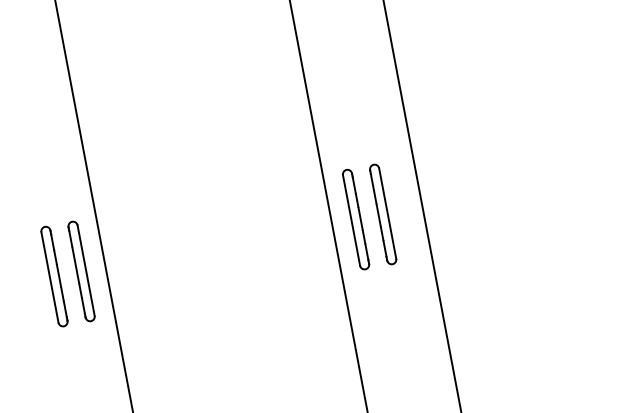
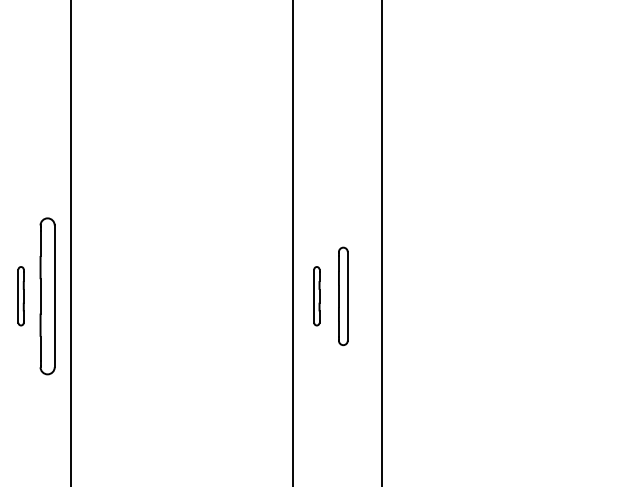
part: (355, 218) -> (316, 295), size x0.6
part: (81, 271) -> (47, 296), size x1.6
part: (53, 275) -> (20, 295), size x0.6

